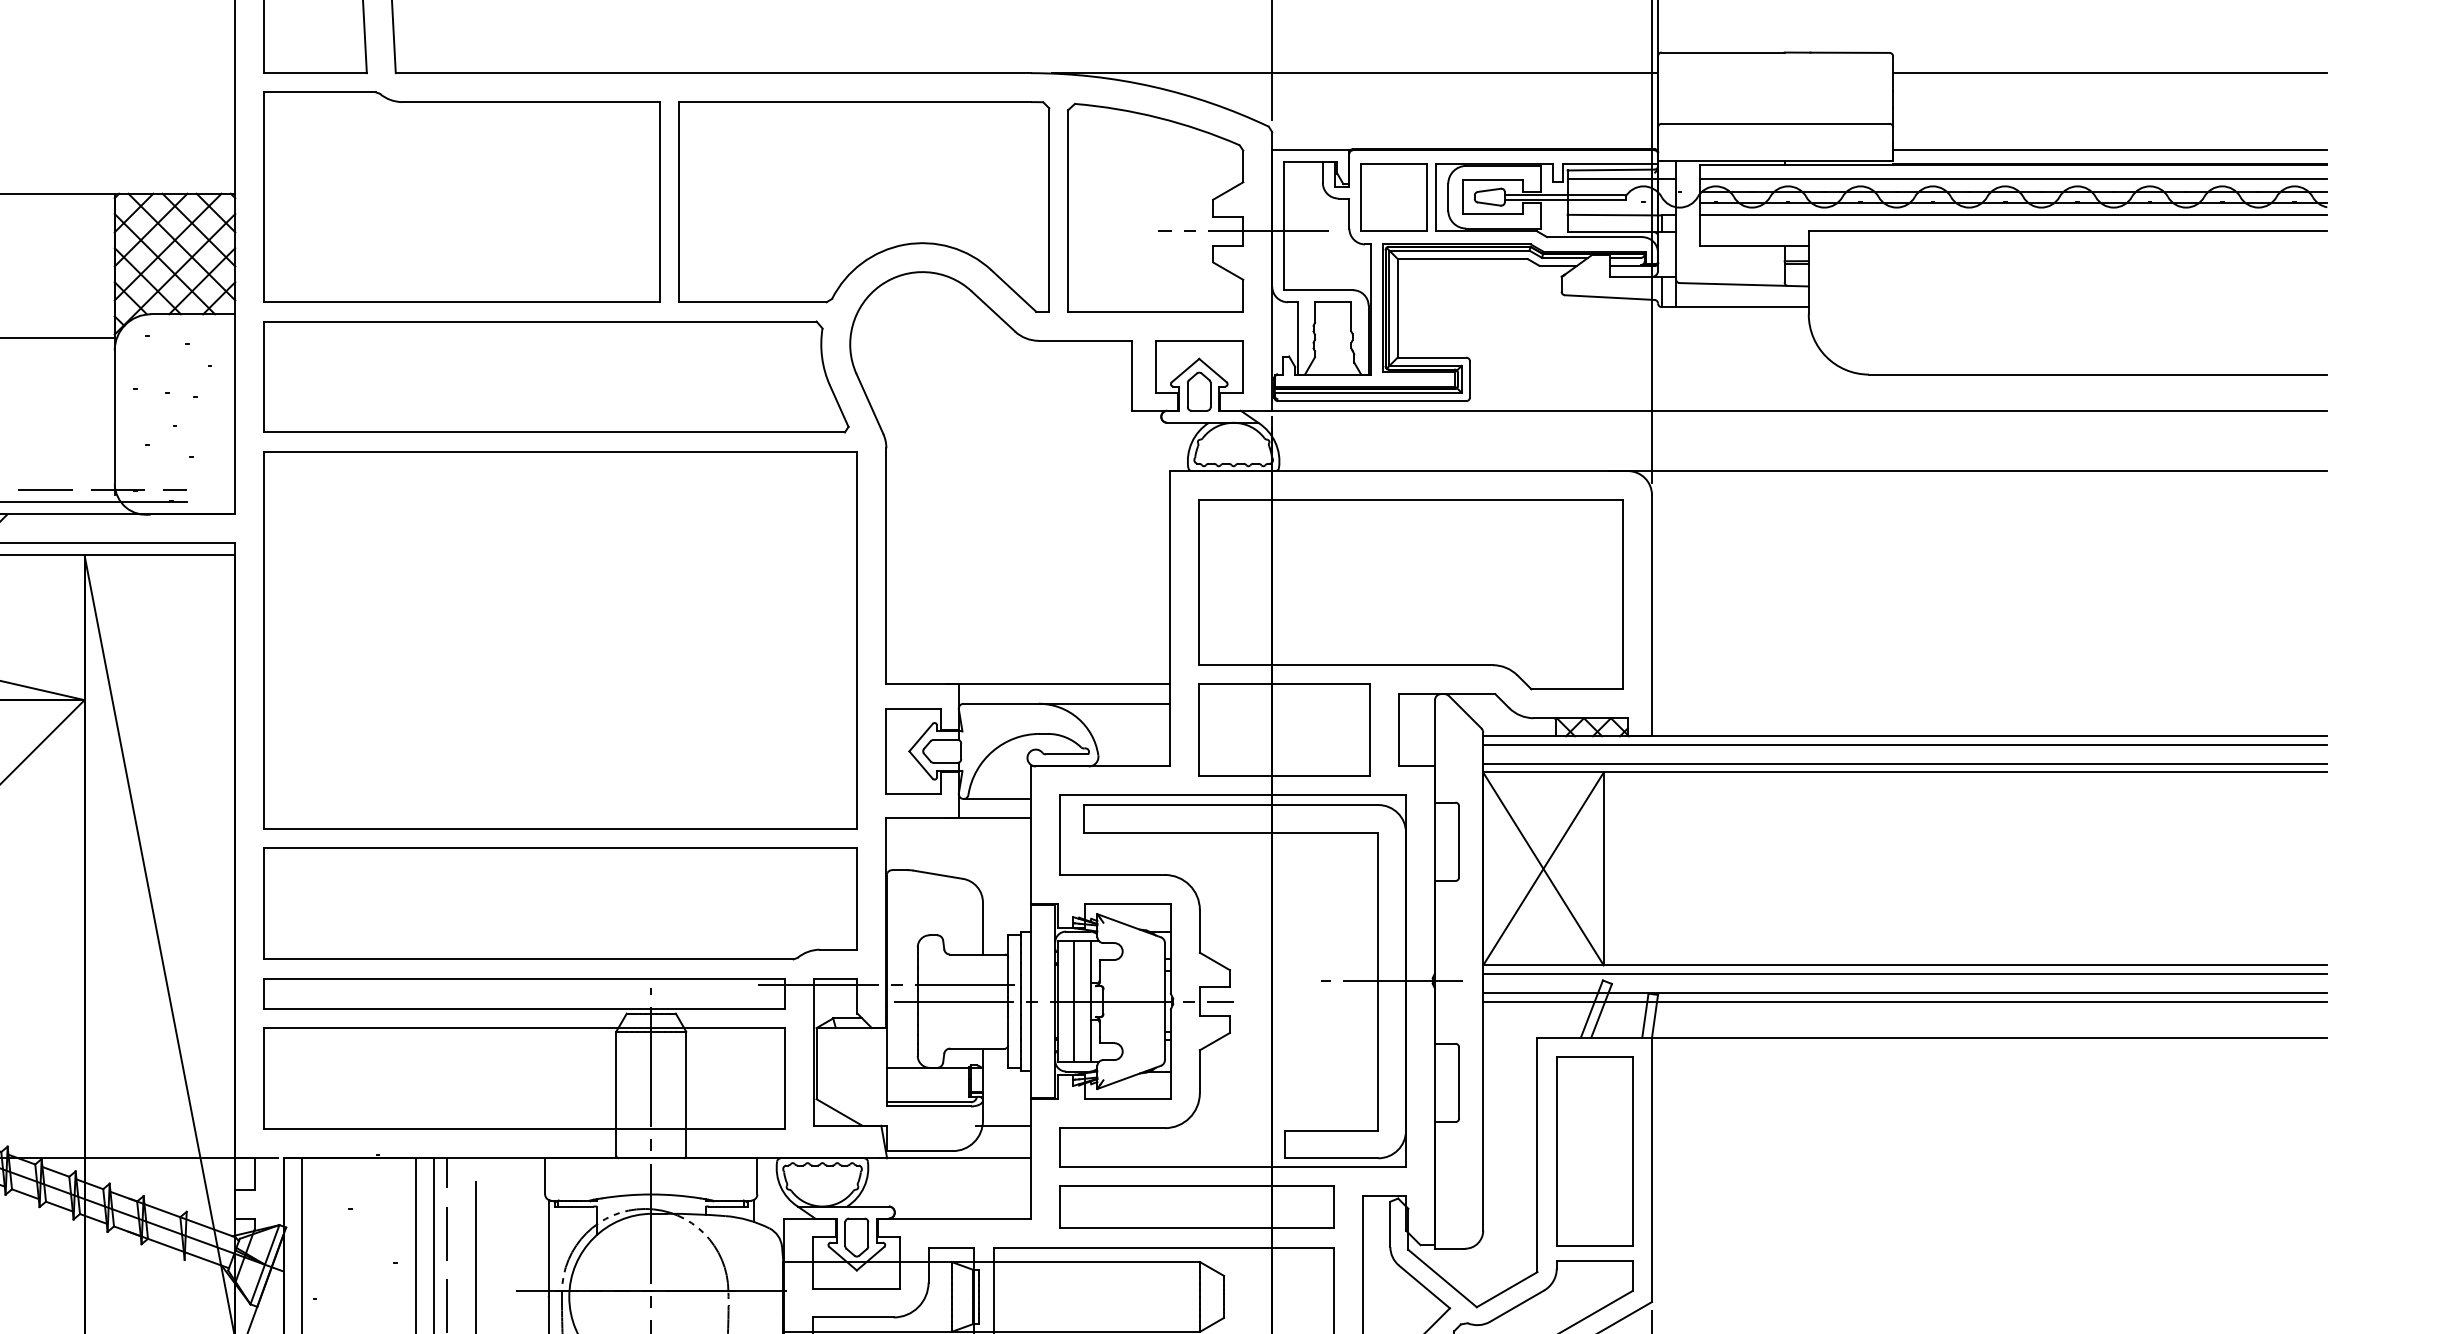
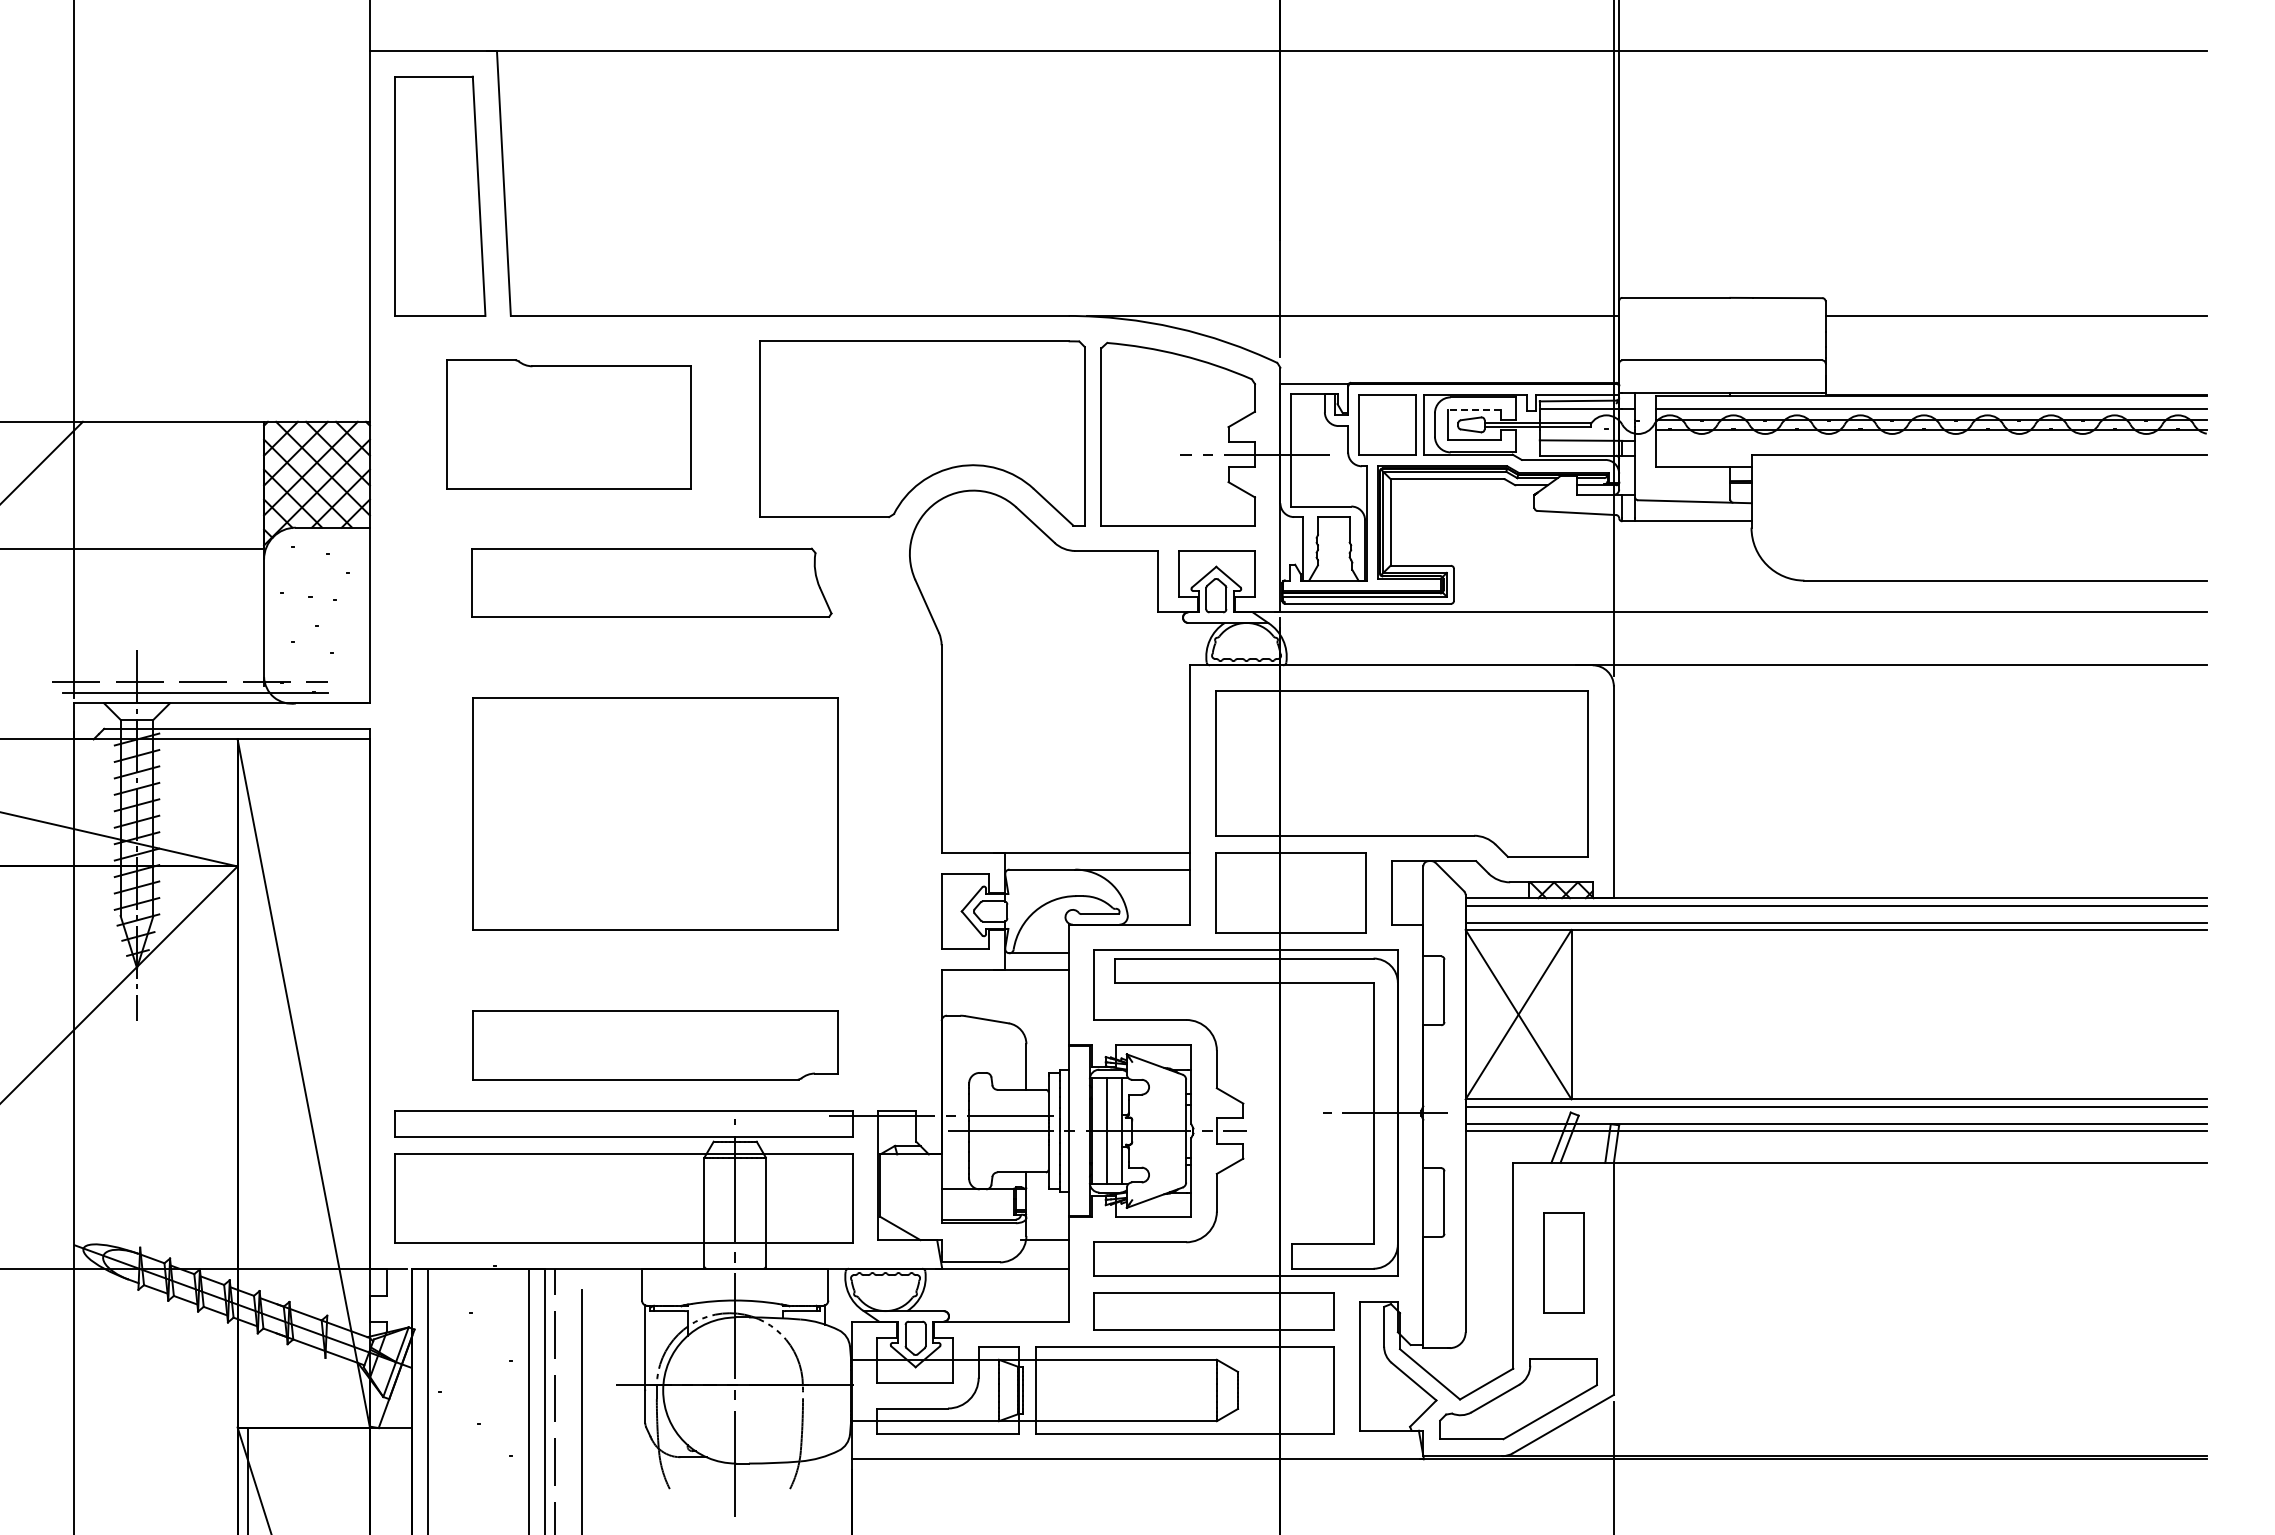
line: (2109, 150) -> (2015, 383), removed
line: (1492, 180) -> (1473, 410), solid -> dashed
part: (461, 196) -> (568, 424), size x0.7
line: (2013, 215) -> (1931, 440), removed
part: (555, 376) -> (651, 582), size x0.7
part: (560, 639) -> (655, 813), size x0.7
part: (560, 904) -> (655, 1045), size x0.7
part: (1594, 1151) -> (1563, 1262), size x0.6

